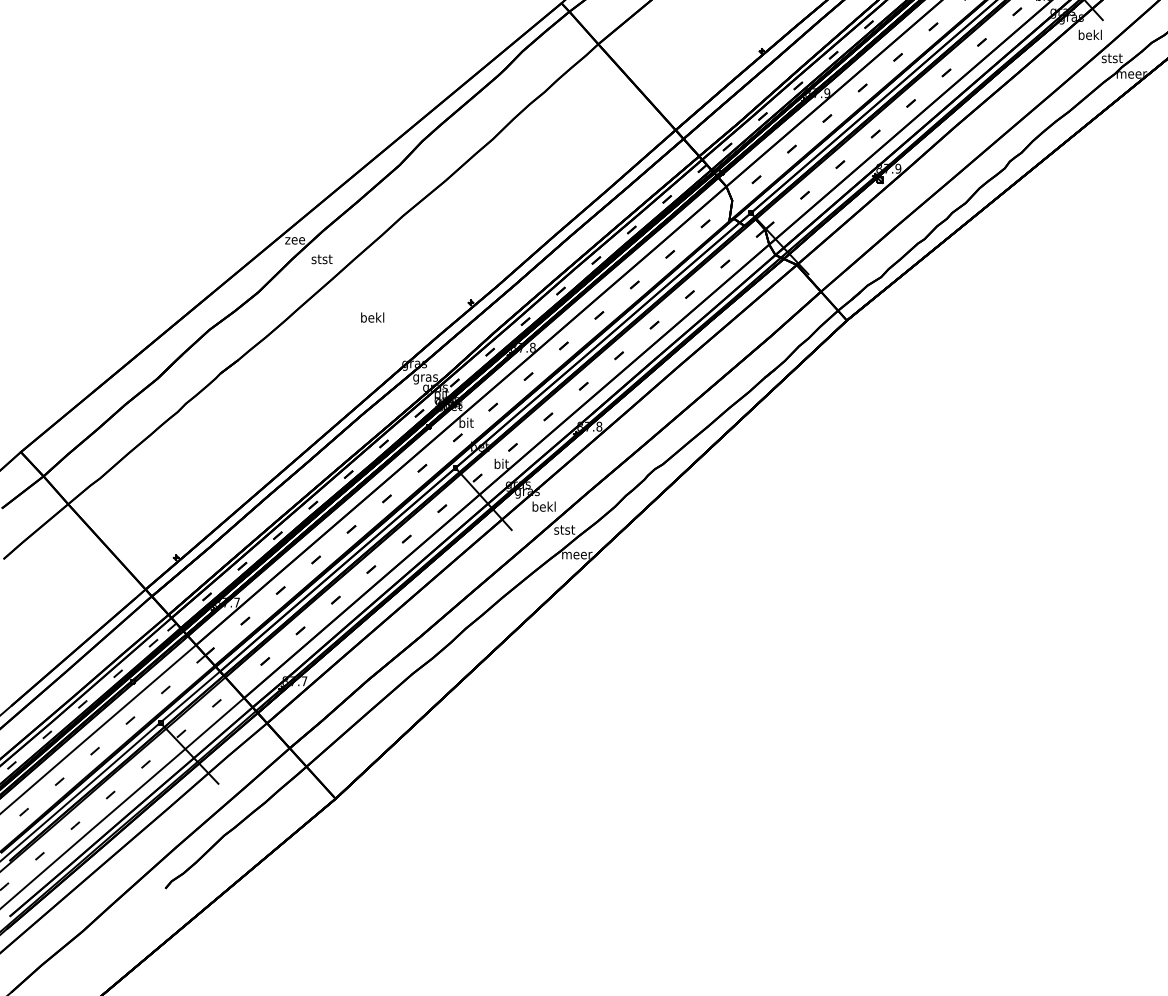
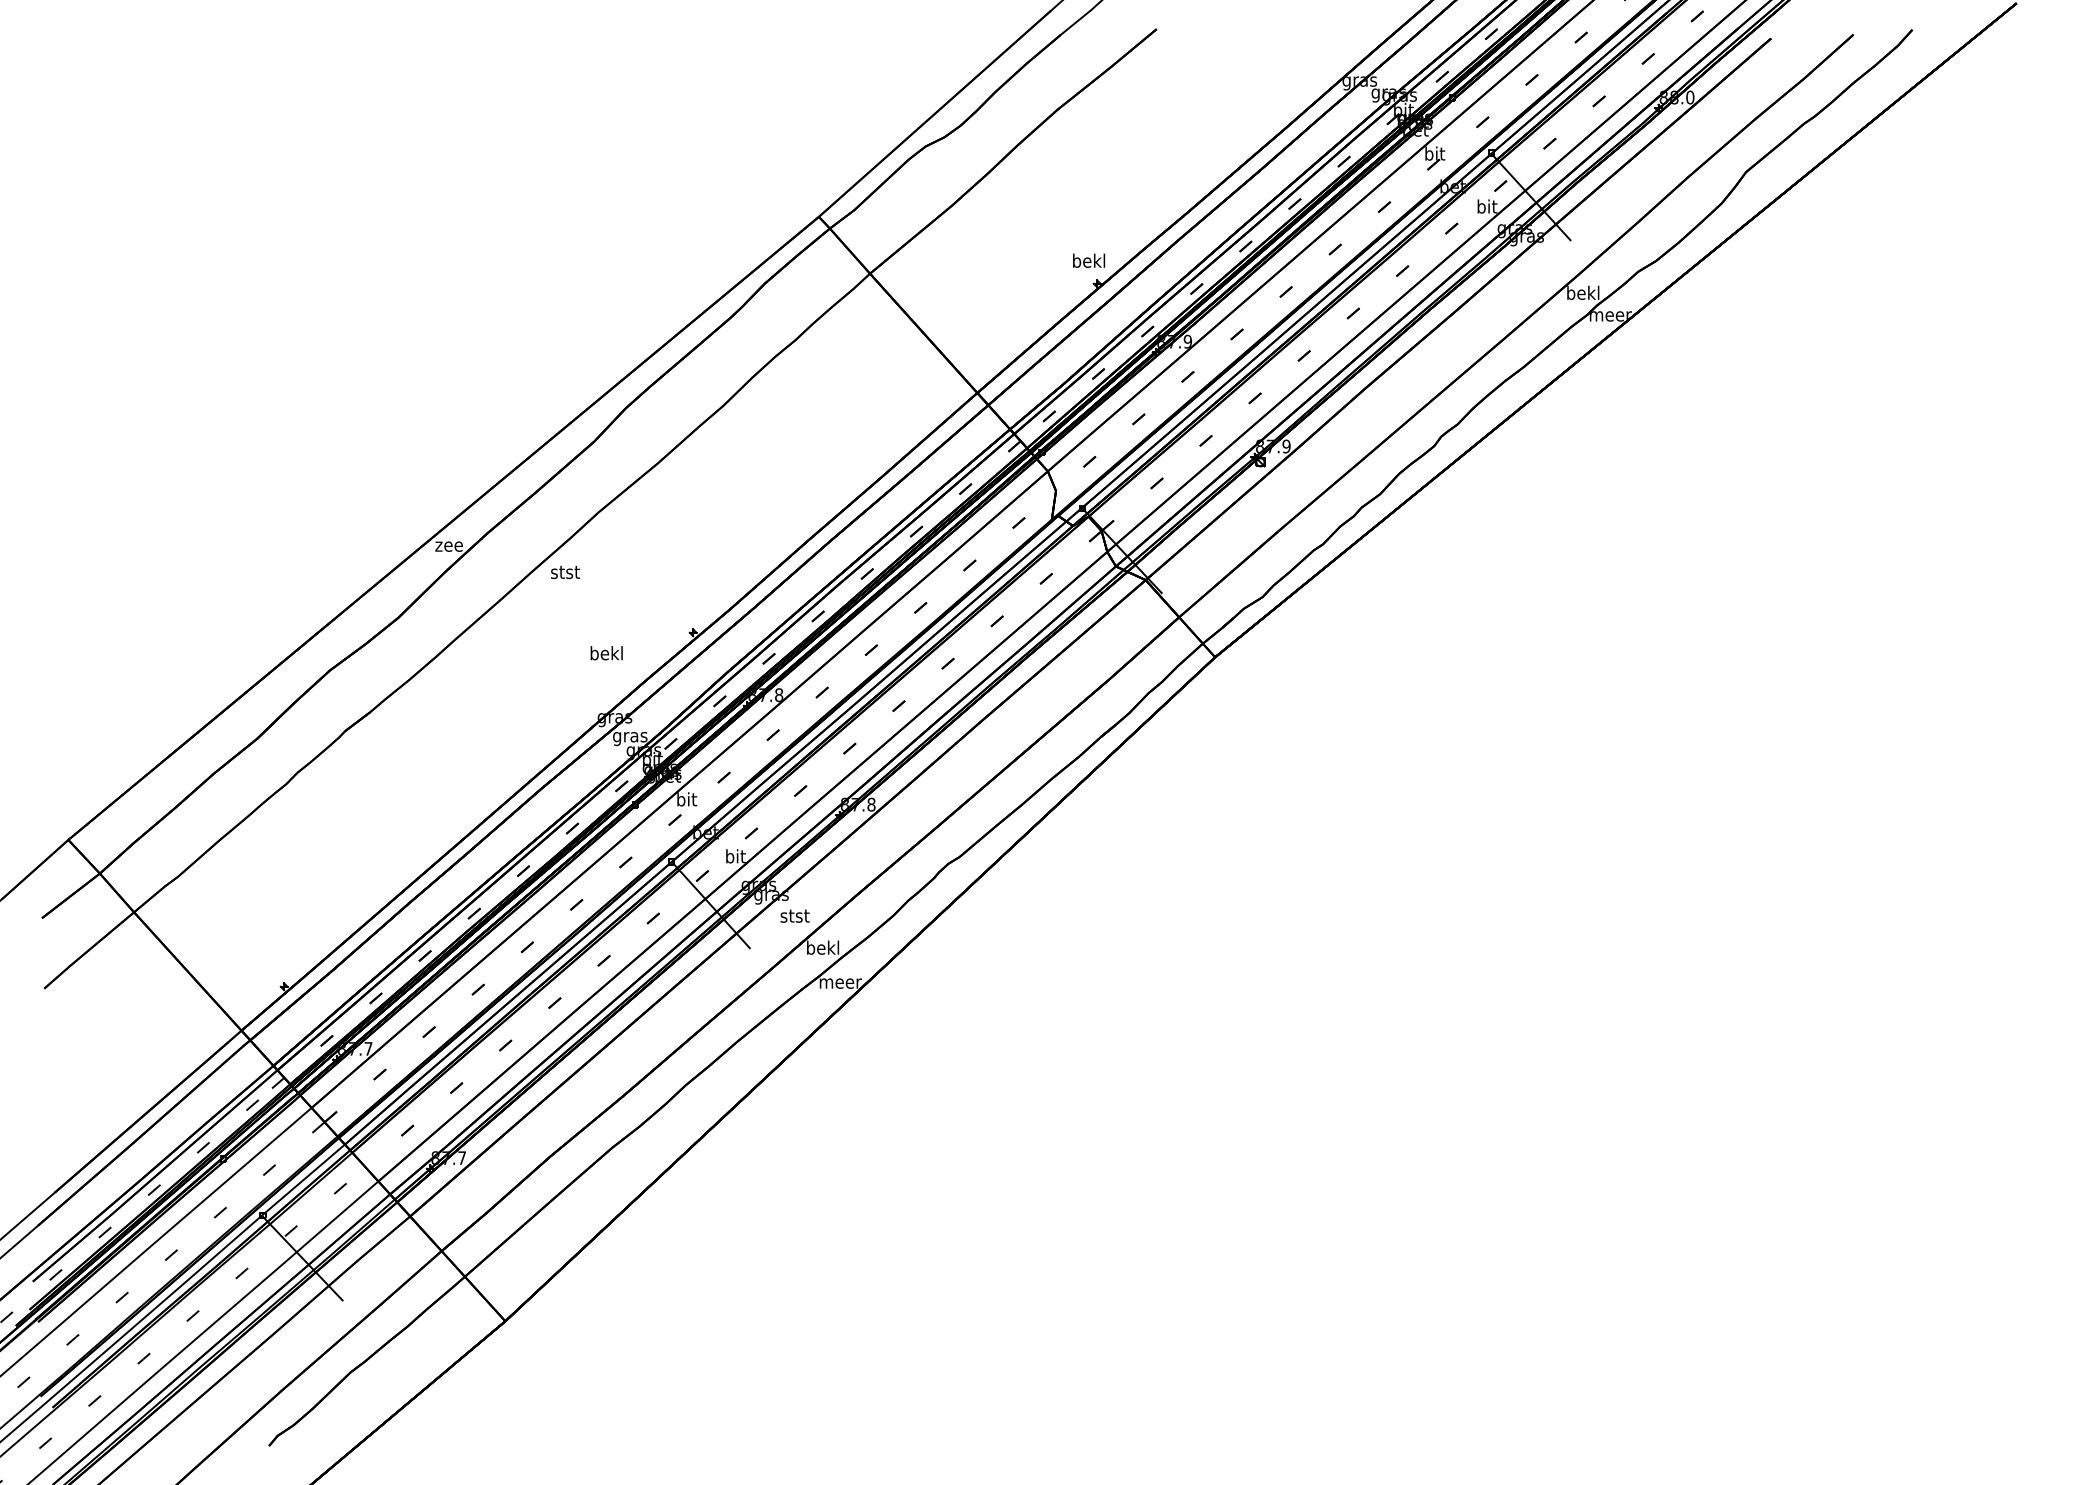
text: (1090, 34) -> (1089, 260), moved
text: (1112, 57) -> (1583, 292), stst -> bekl
text: (322, 259) -> (565, 572), moved
text: (372, 317) -> (606, 653), moved
text: (543, 506) -> (794, 915), bekl -> stst
text: (564, 529) -> (823, 947), stst -> bekl

